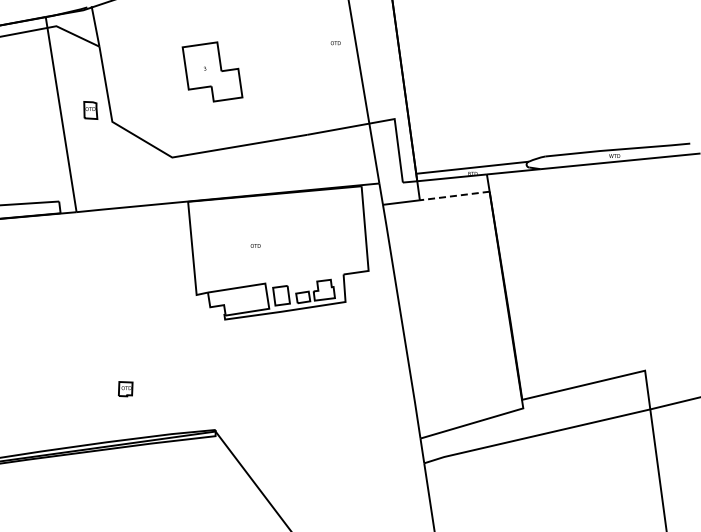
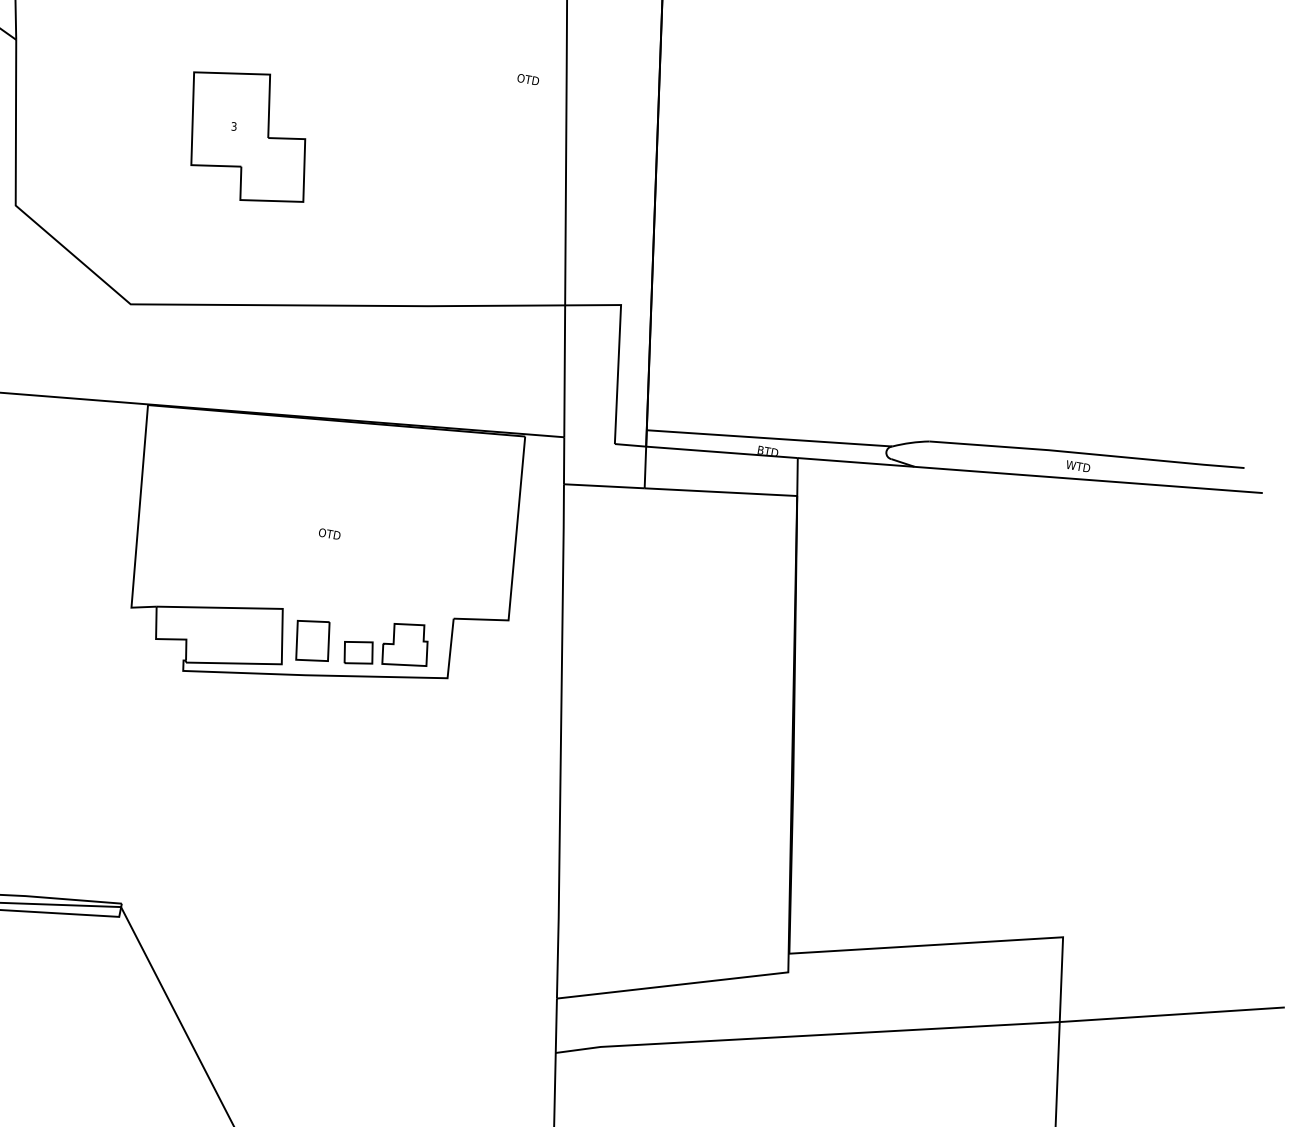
text: (335, 43) -> (527, 80), moved
line: (454, 196) -> (720, 493), dashed -> solid
text: (255, 245) -> (329, 533), moved

